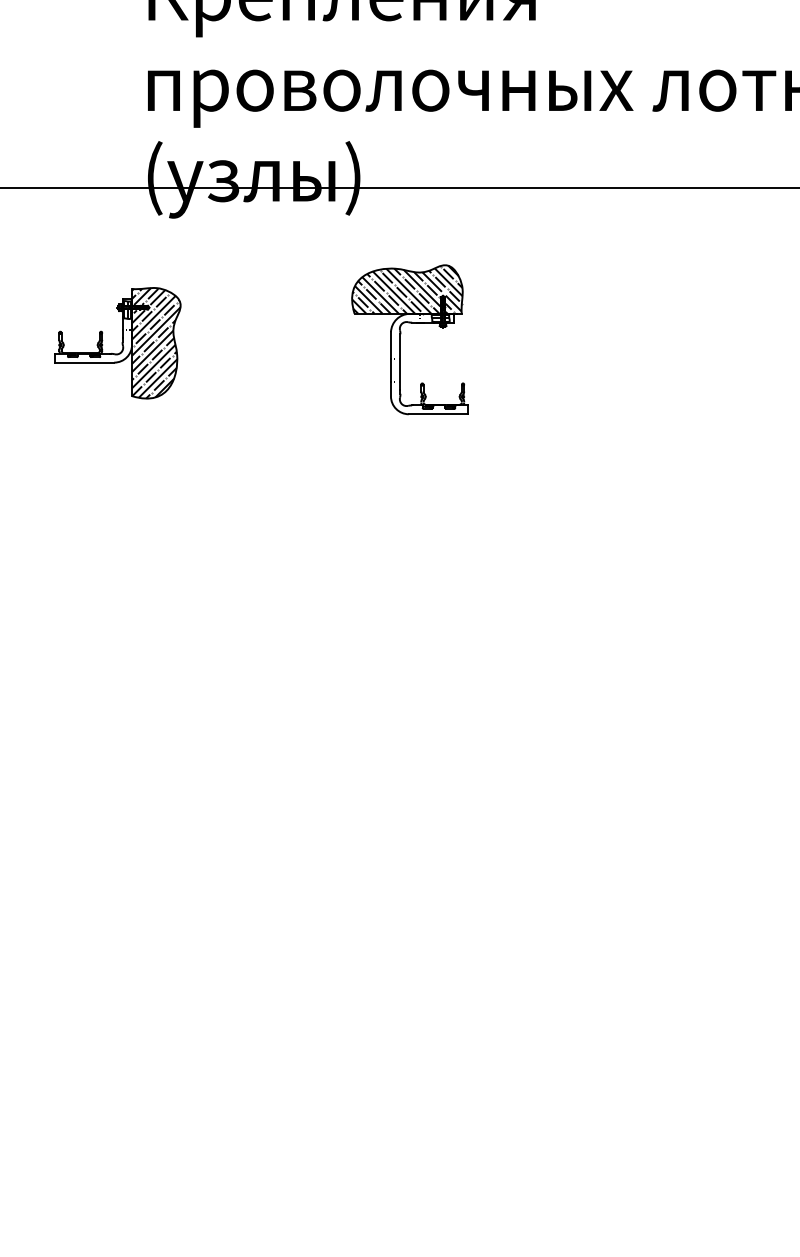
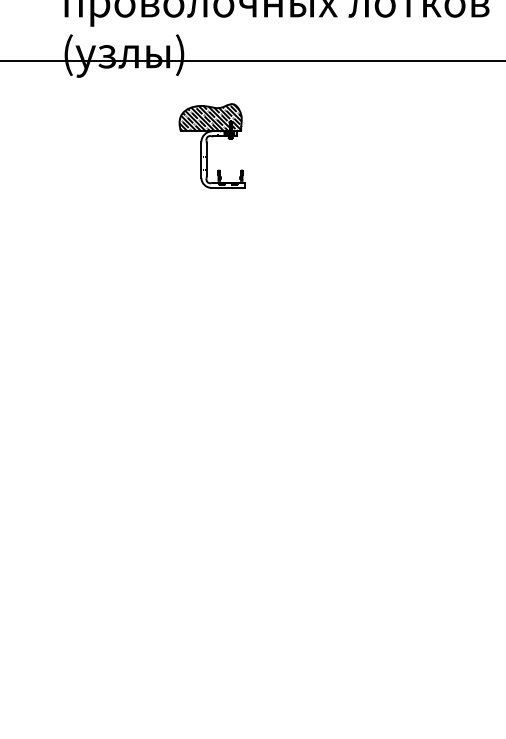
part: (117, 342) -> (47, 147), removed

